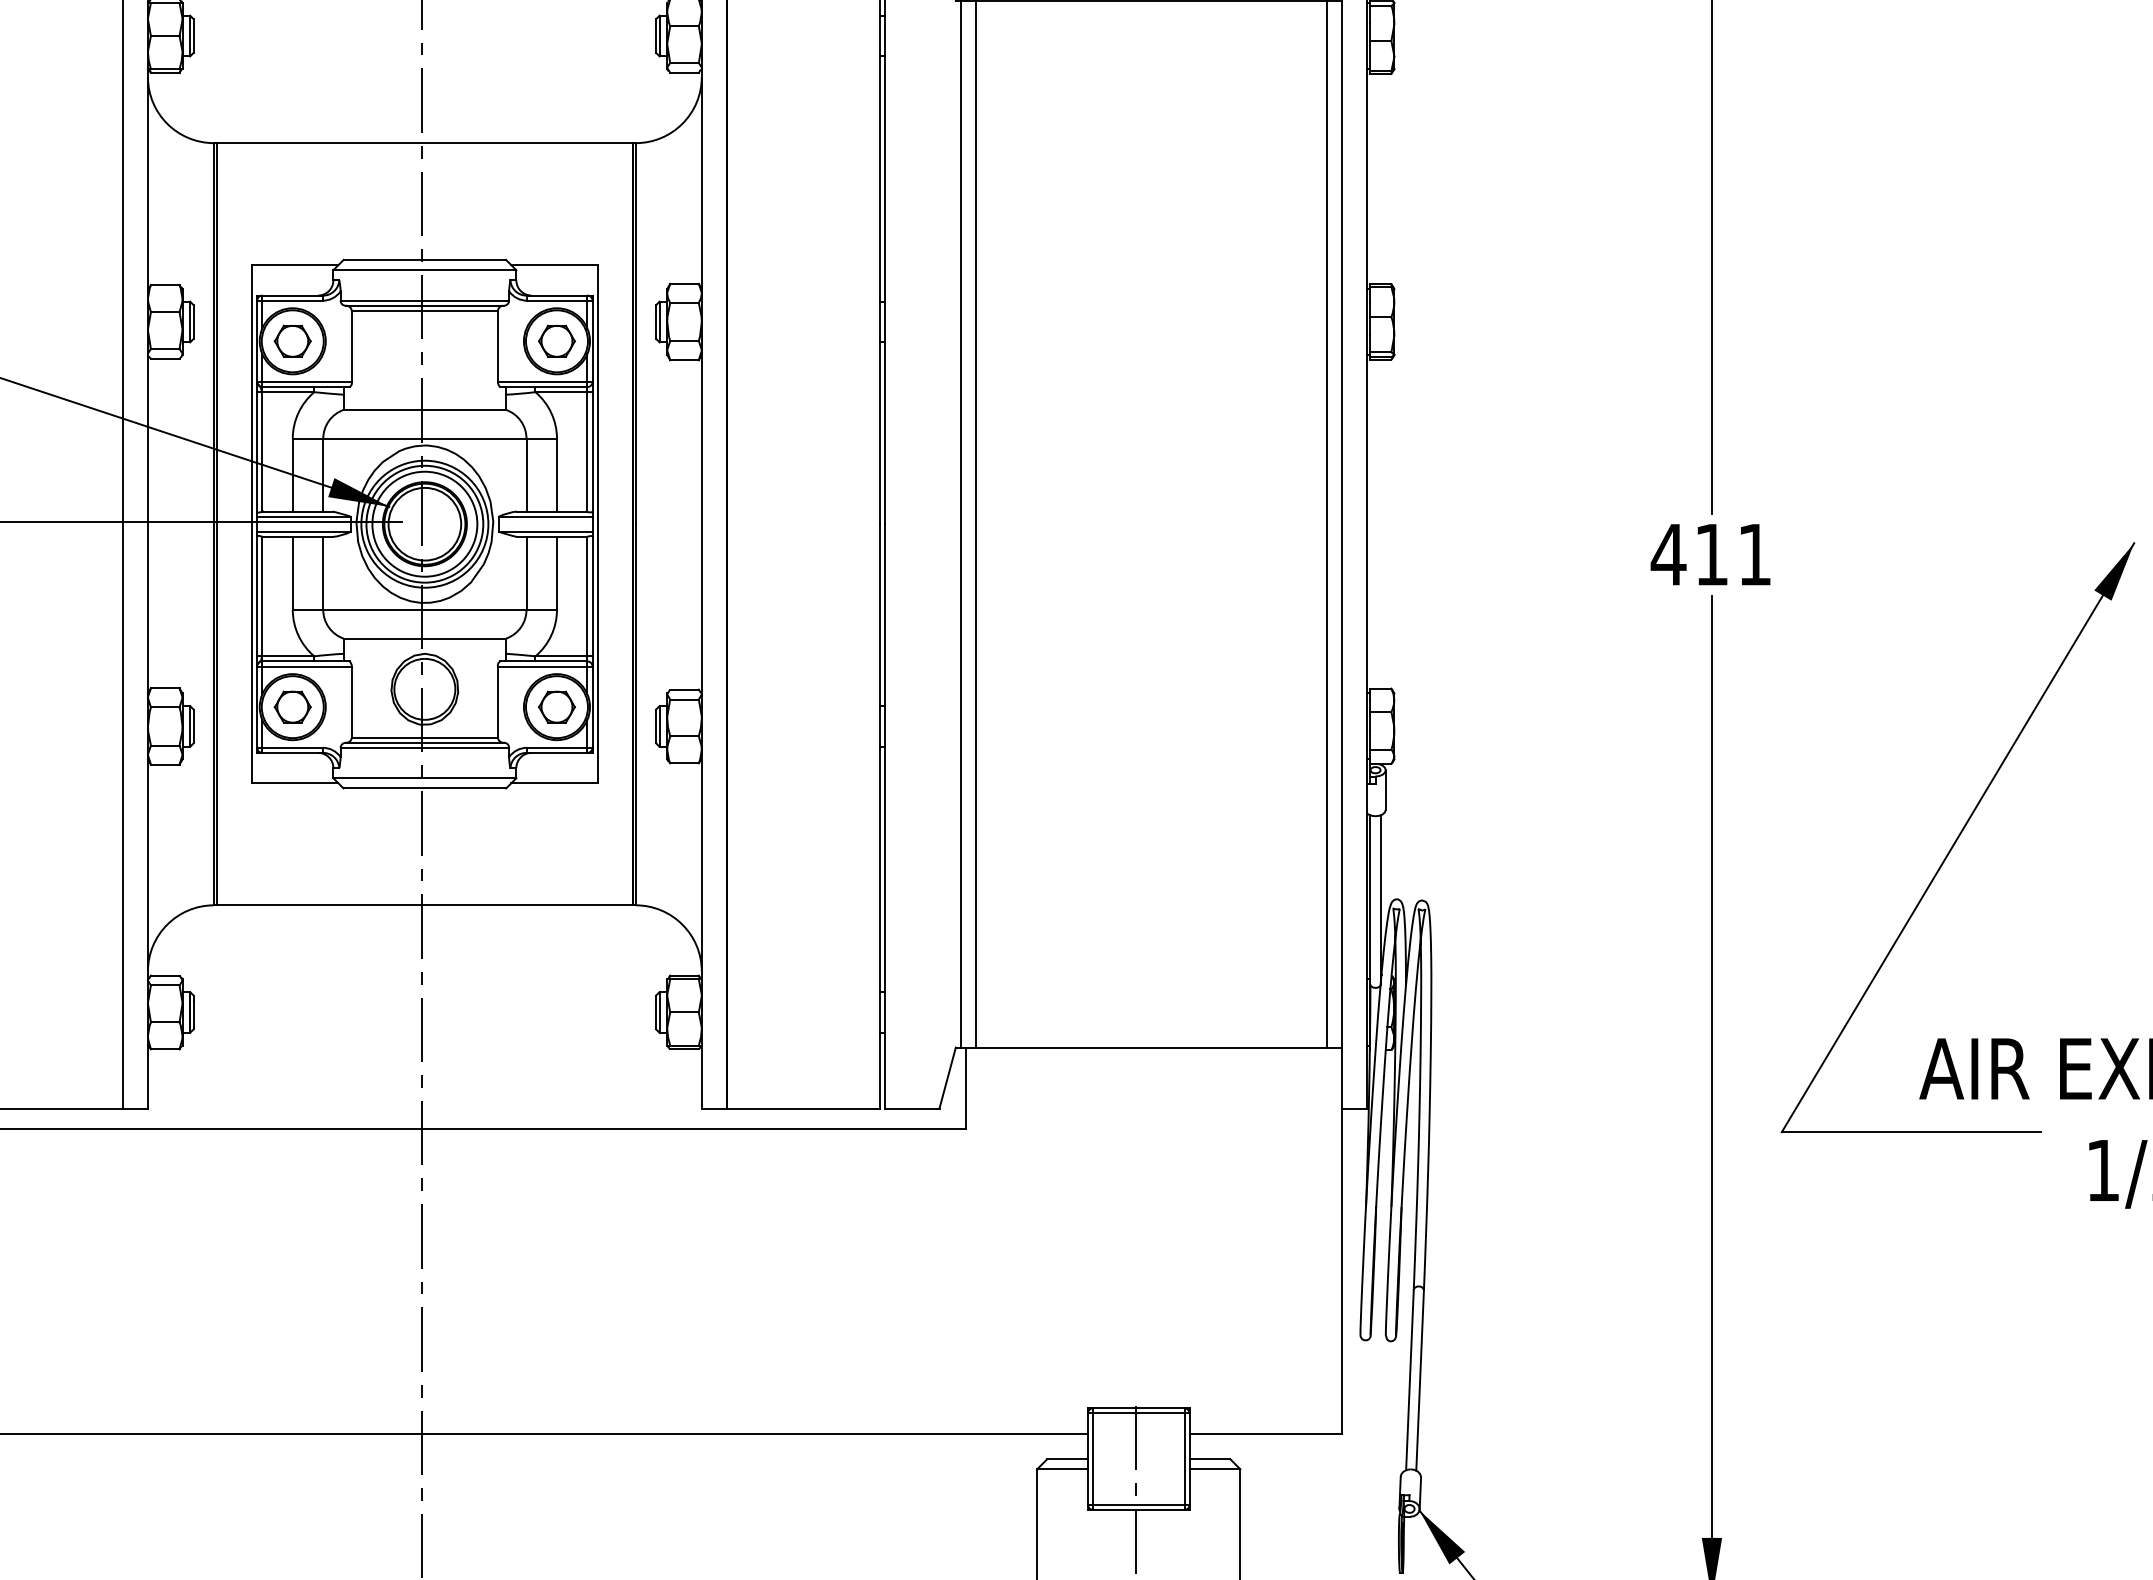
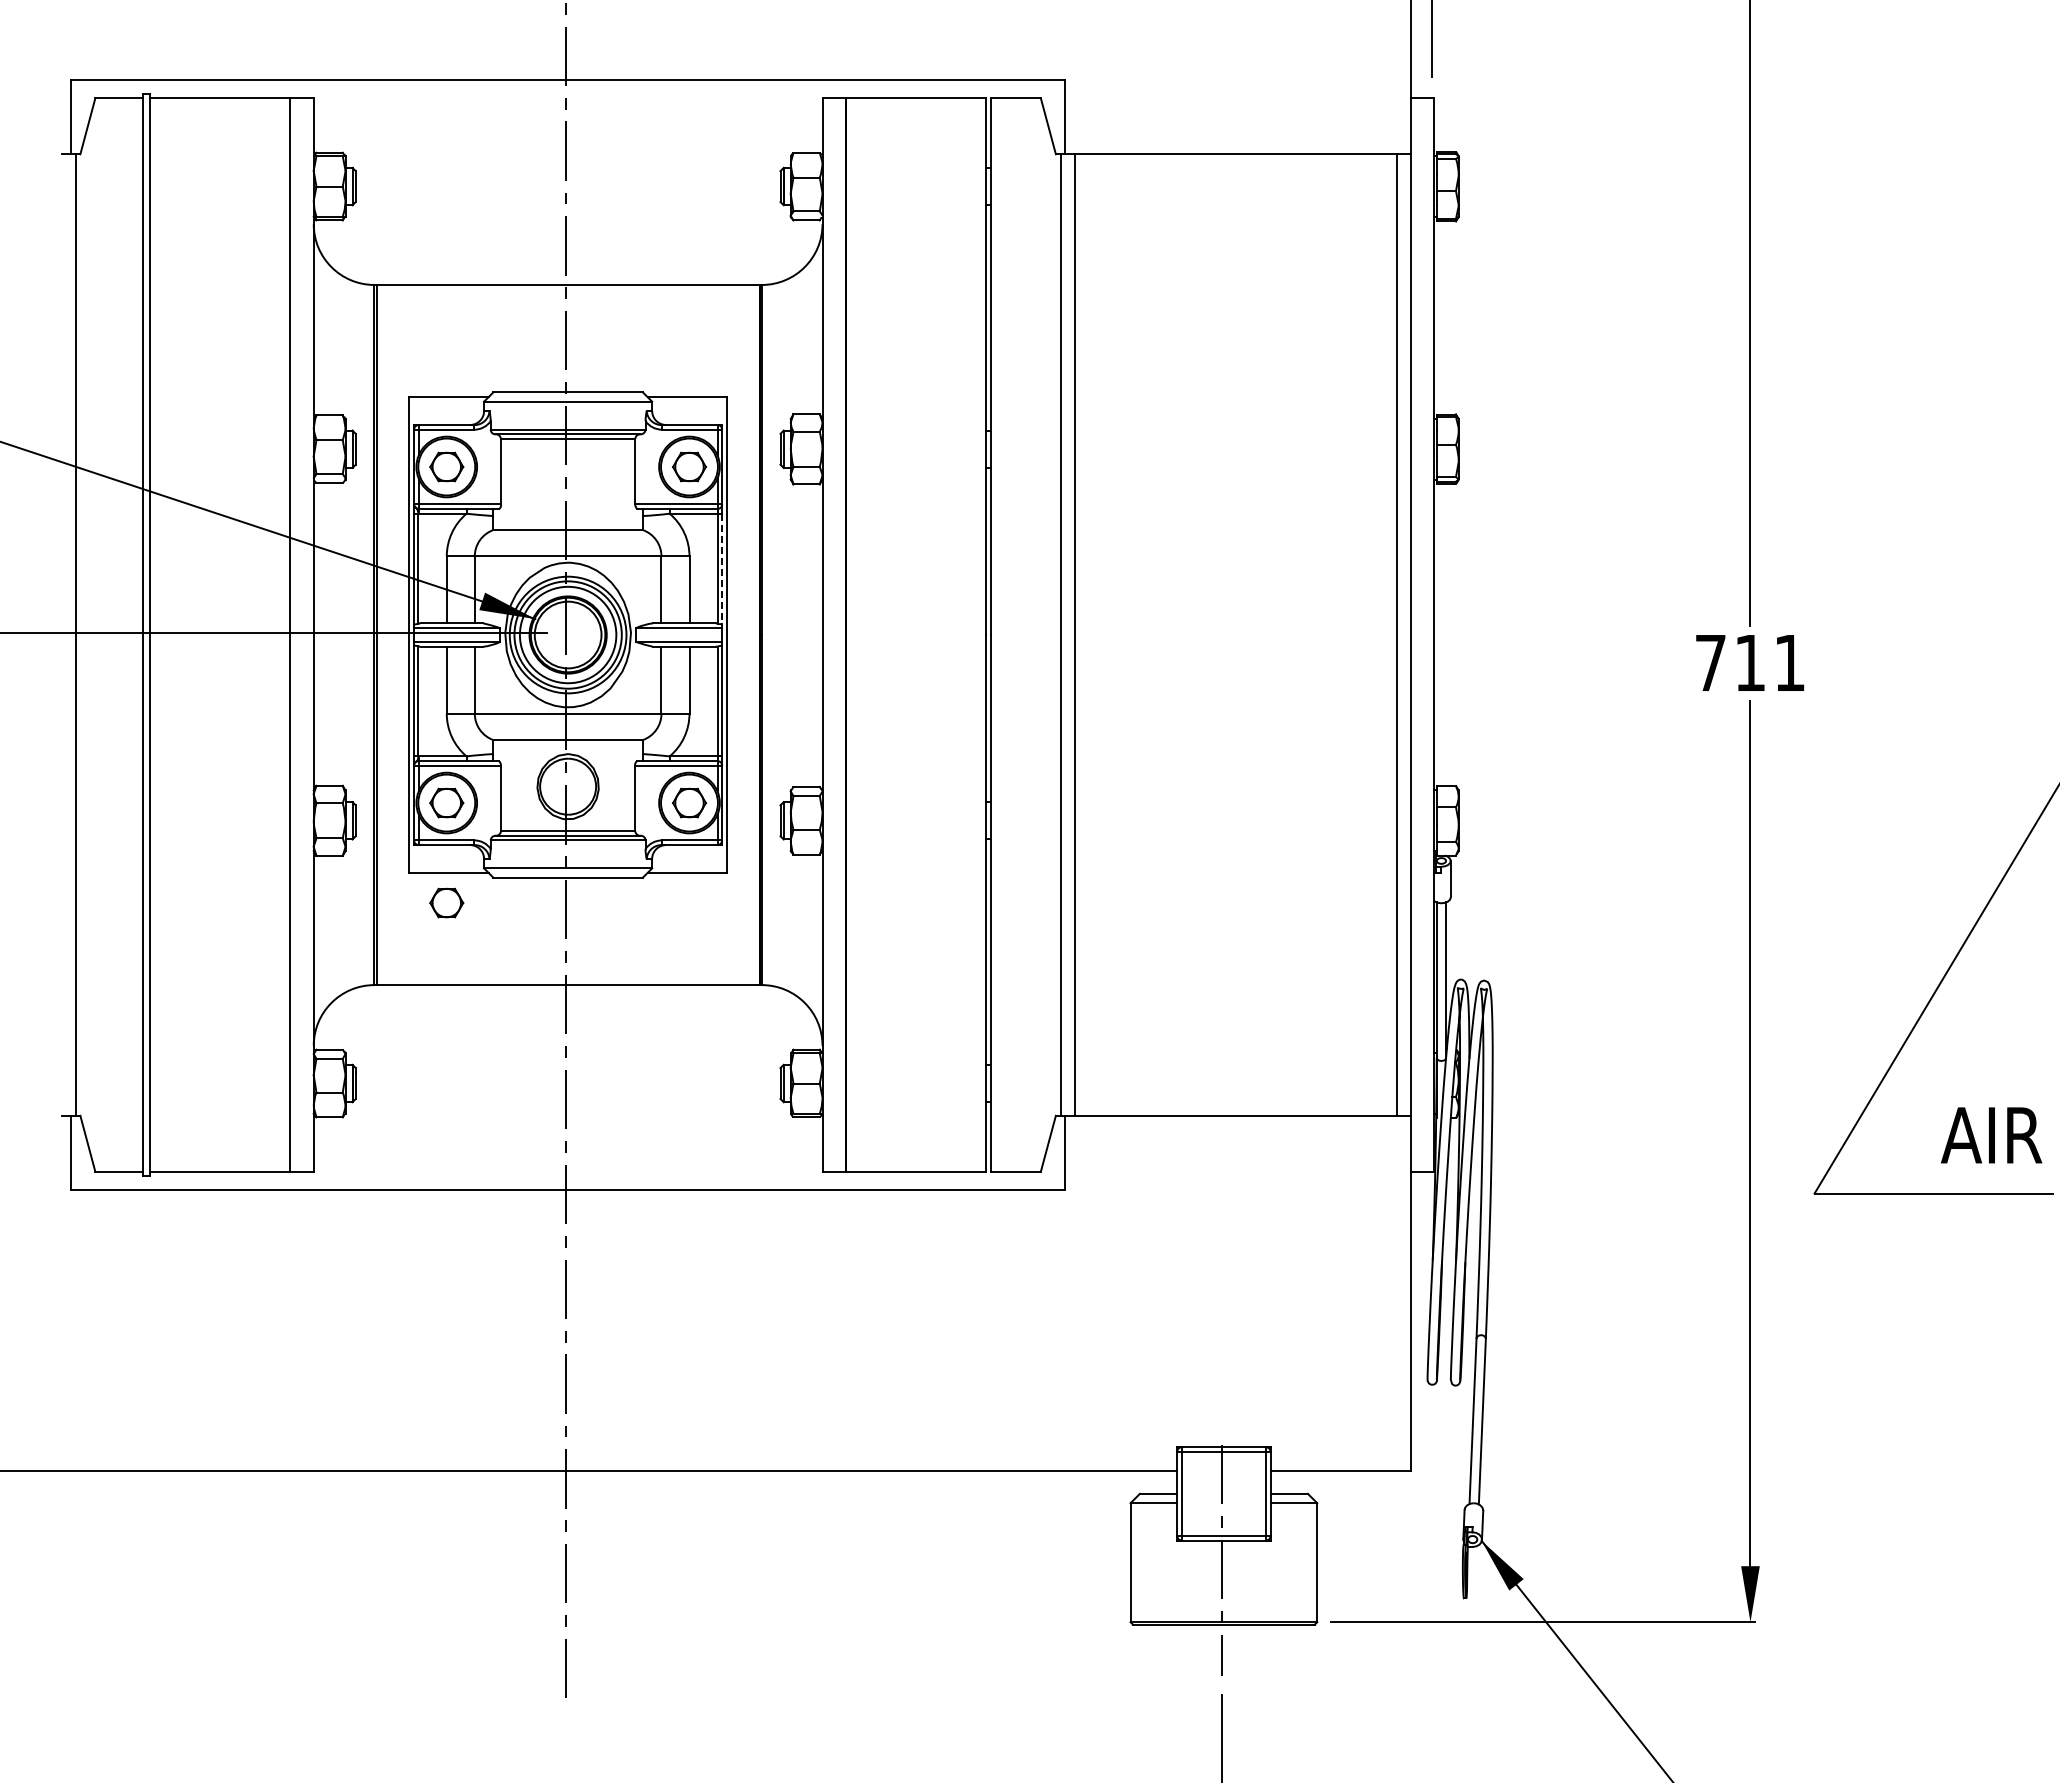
line: (592, 451) -> (722, 568), solid -> dashed
text: (1668, 554) -> (1710, 662), 411 -> 711
part: (292, 815) -> (446, 902), added

